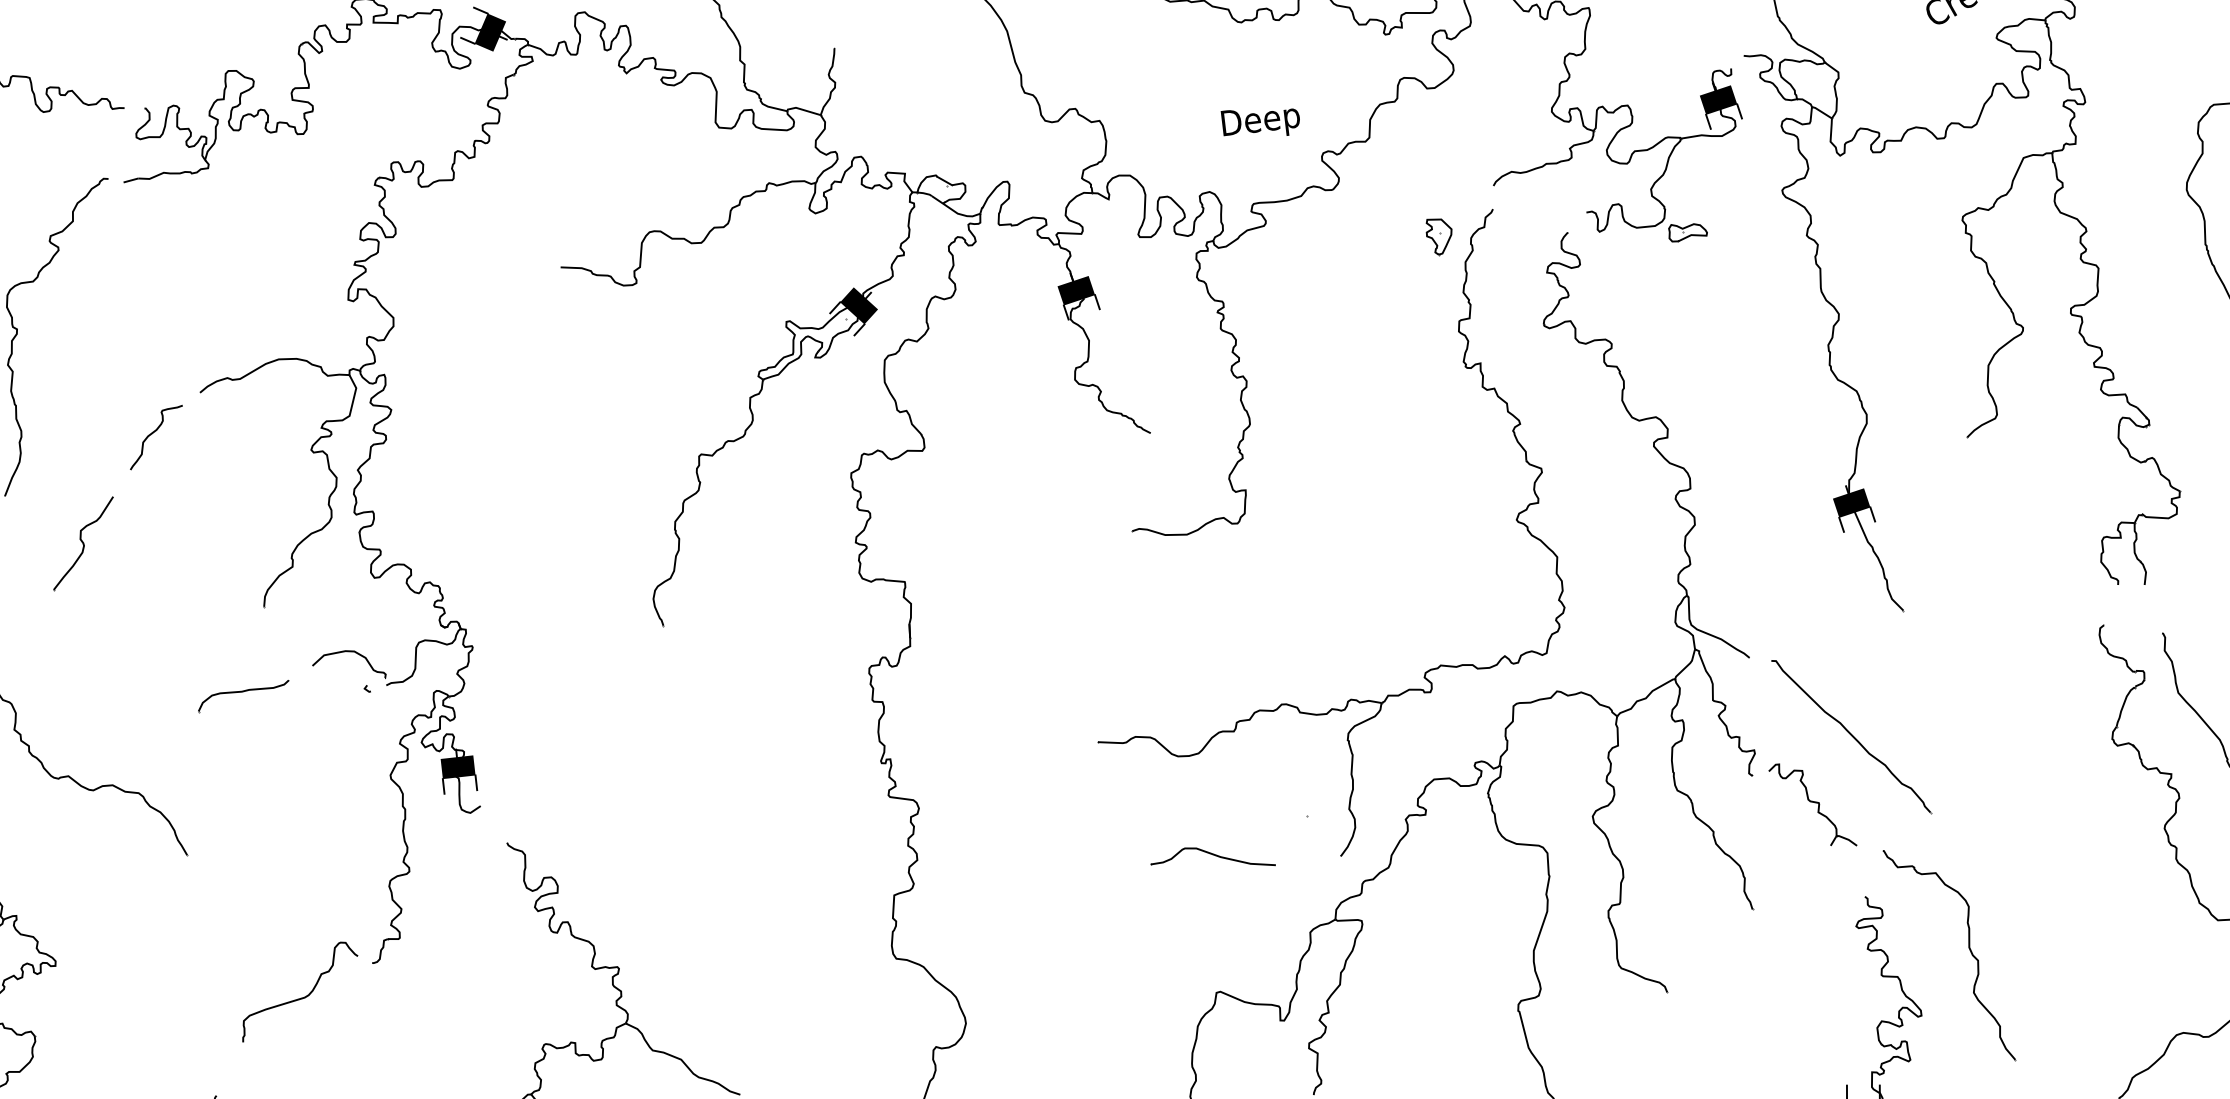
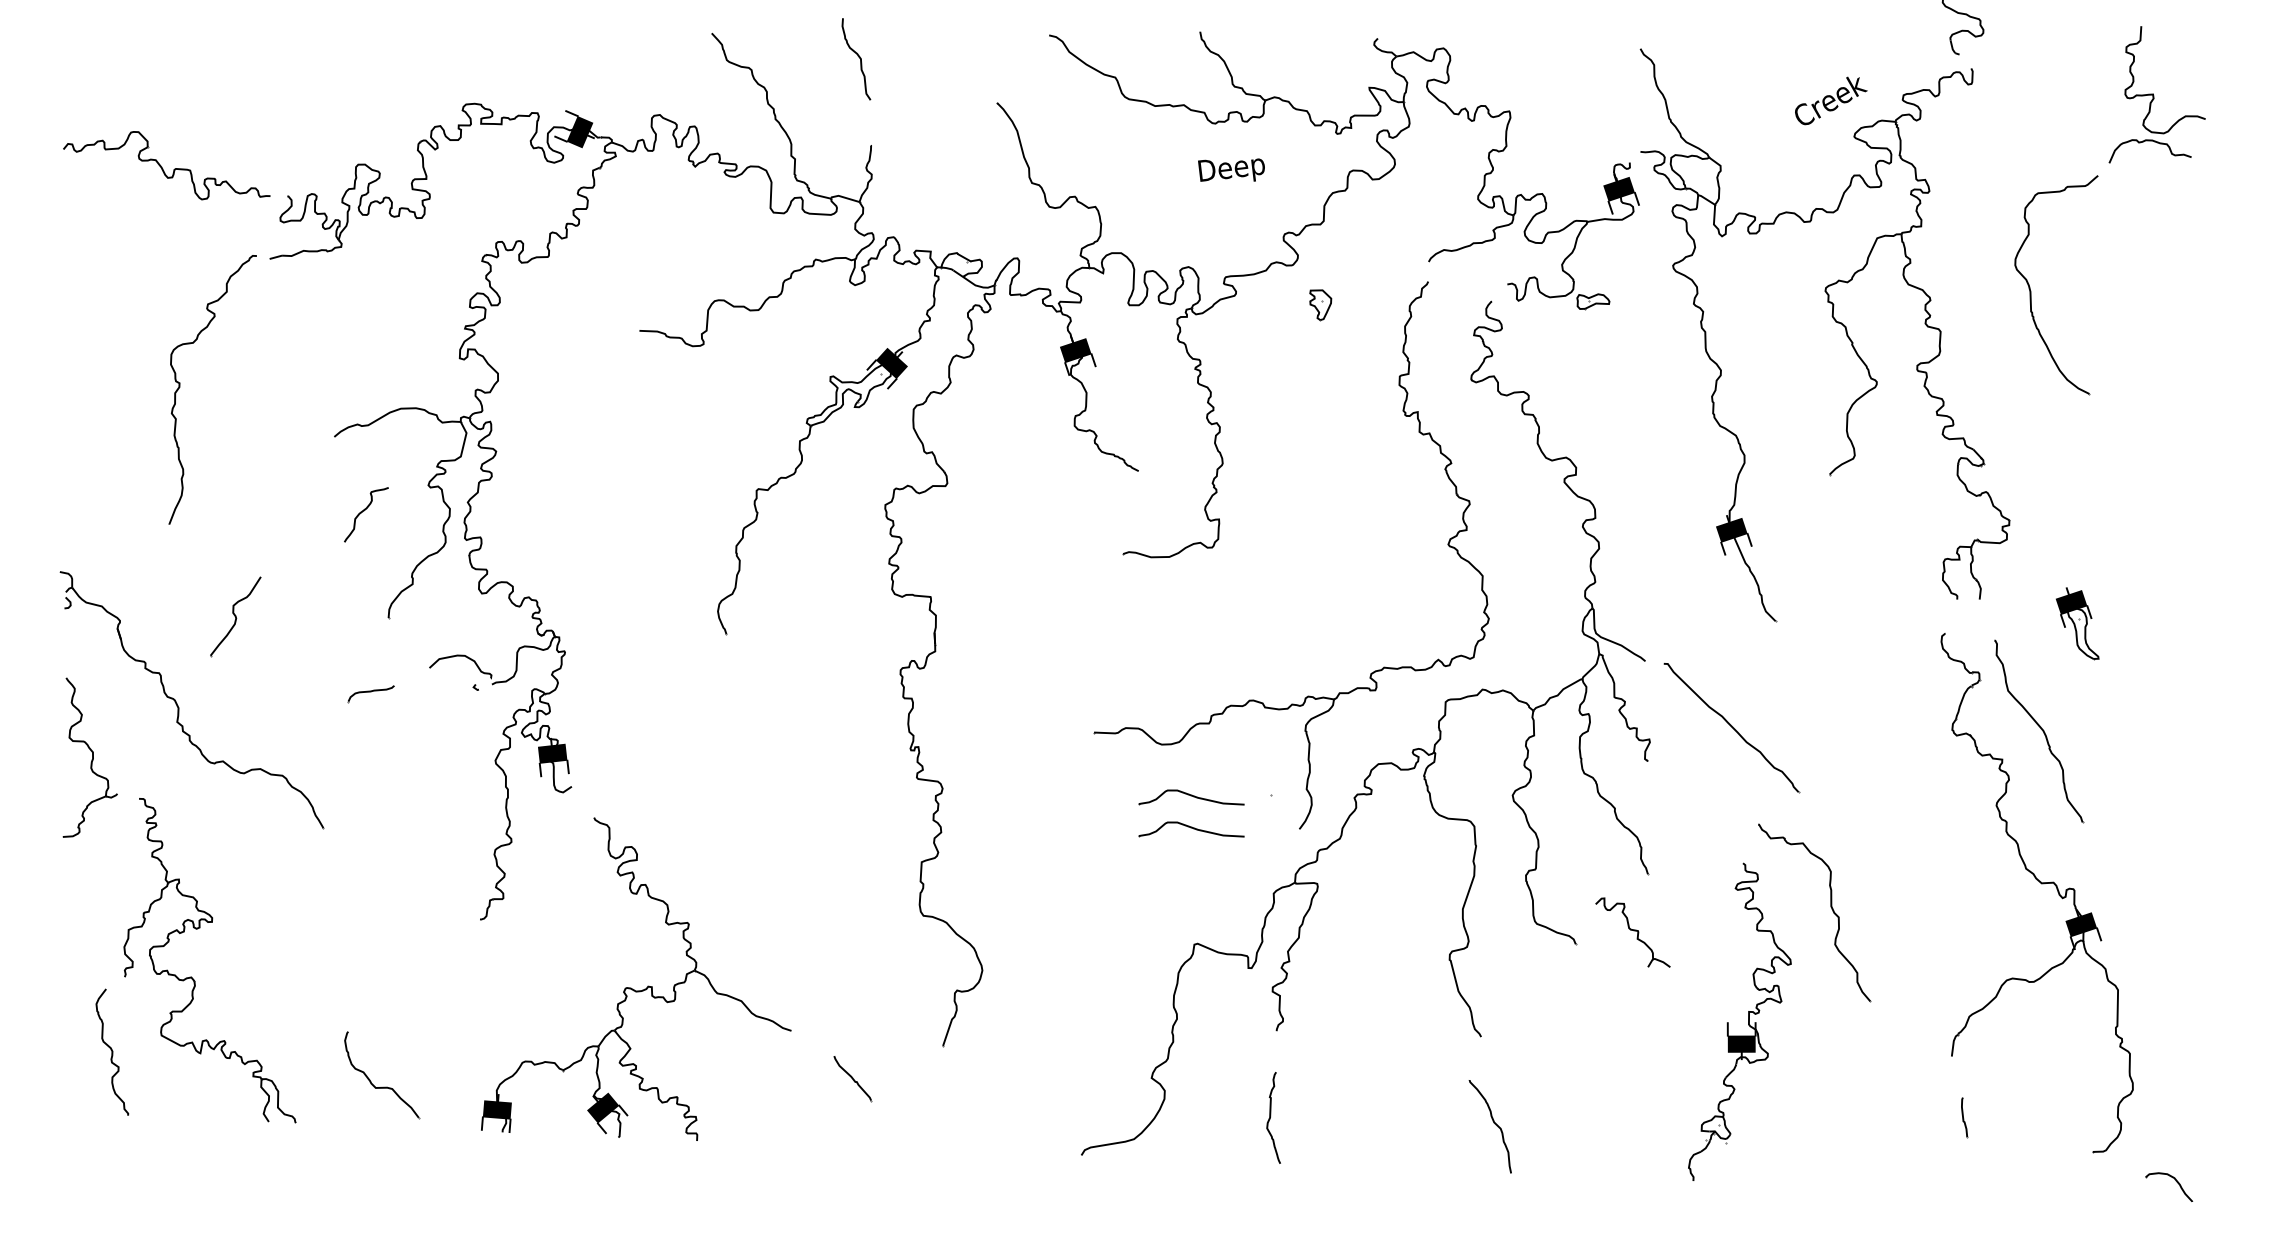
text: (1260, 121) -> (1231, 169), moved
part: (1438, 237) -> (1320, 305), moved
curve: (154, 433) -> (364, 511), moved
part: (83, 543) -> (235, 616), moved
part: (243, 695) -> (371, 693), size x0.6
part: (1812, 804) -> (1632, 932), moved
part: (1213, 818) -> (1191, 797), added
curve: (304, 996) -> (422, 947), removed

